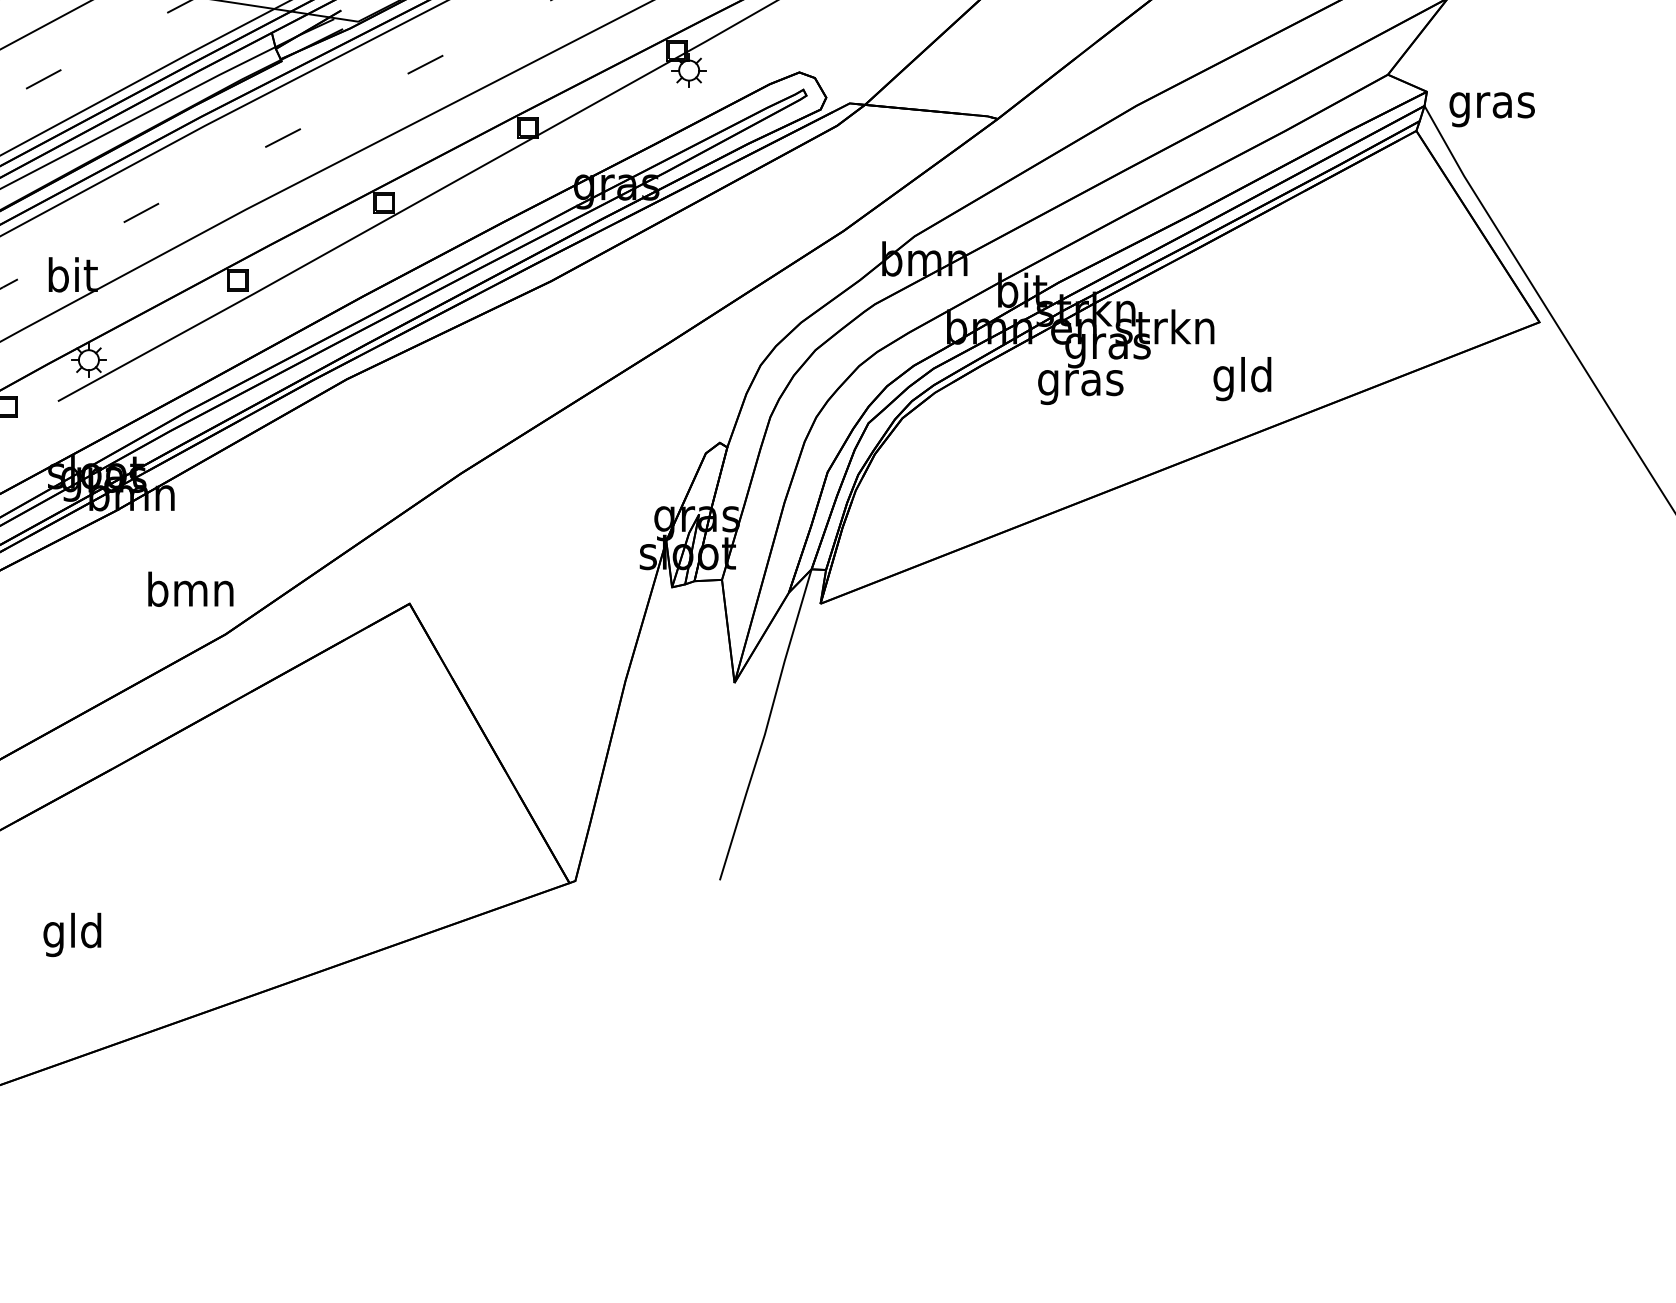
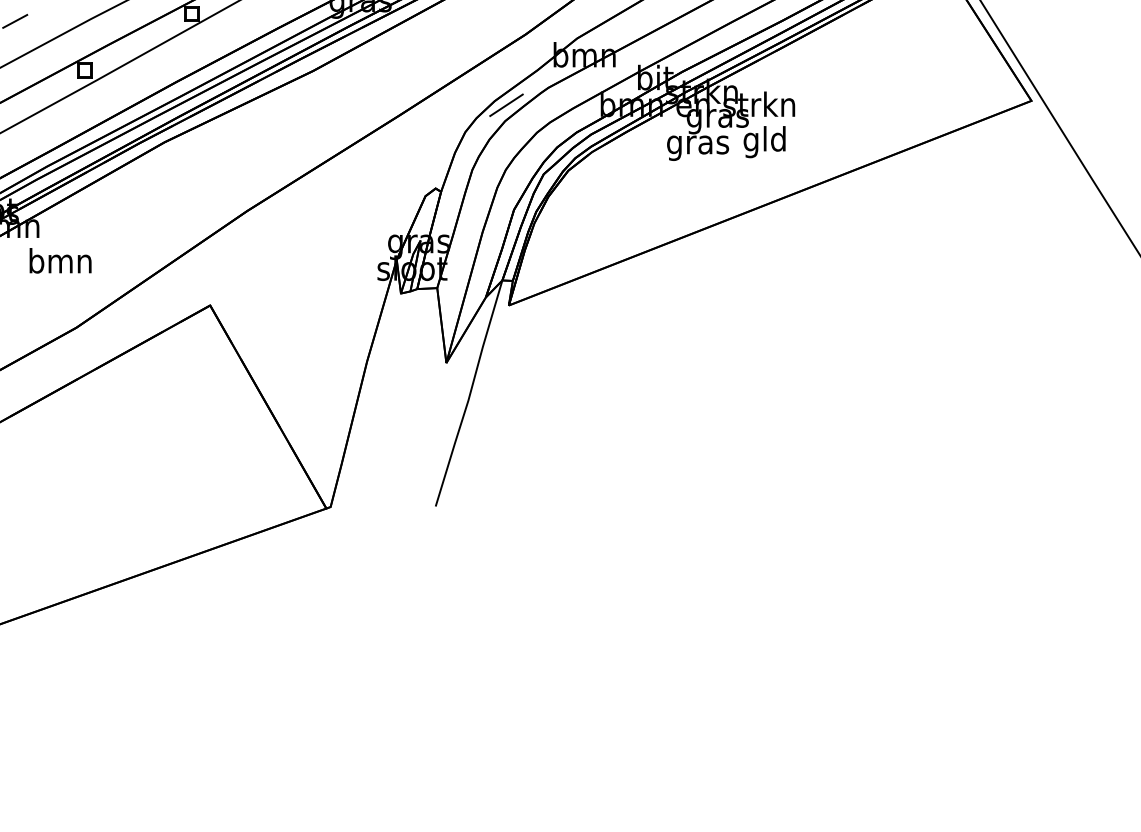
line: (816, 328) -> (505, 105), added
text: (1242, 379) -> (764, 142), moved
text: (190, 588) -> (60, 260), moved

